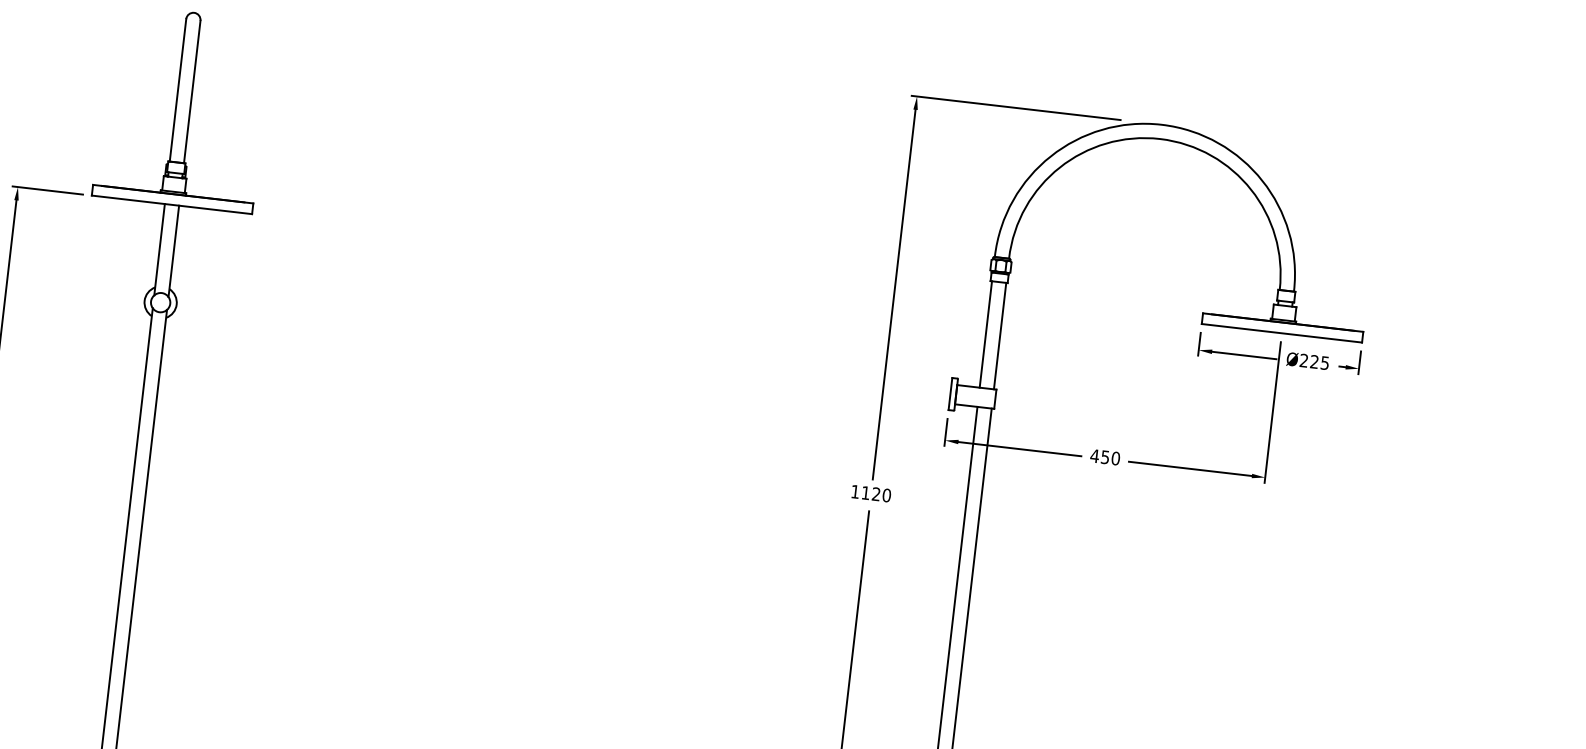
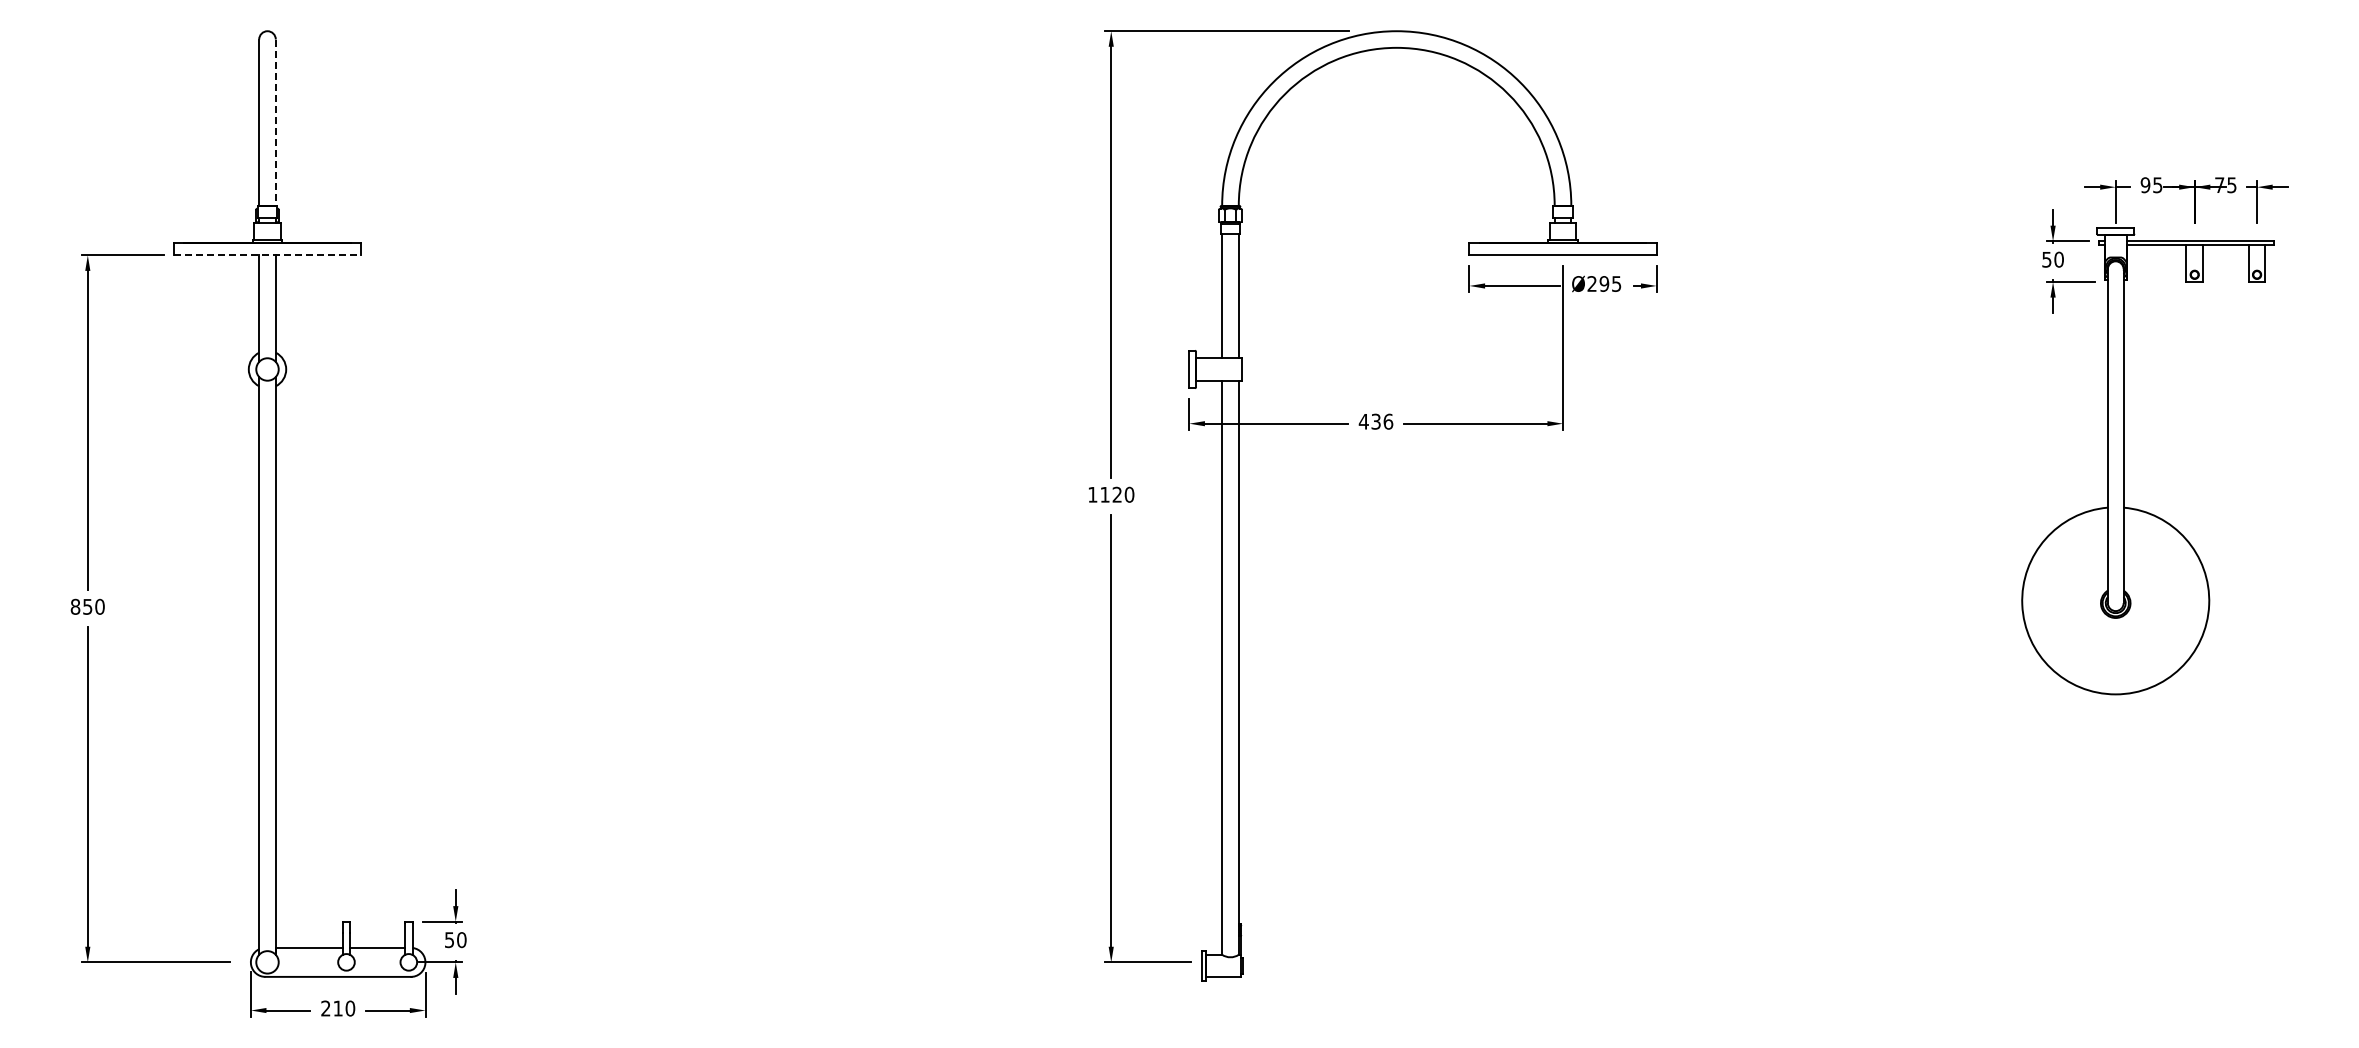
line: (191, 92) -> (275, 123), solid -> dashed
line: (171, 204) -> (267, 255), solid -> dashed
text: (1314, 361) -> (1604, 283), Ø225 -> Ø295
text: (1110, 457) -> (1382, 421), 450 -> 436

